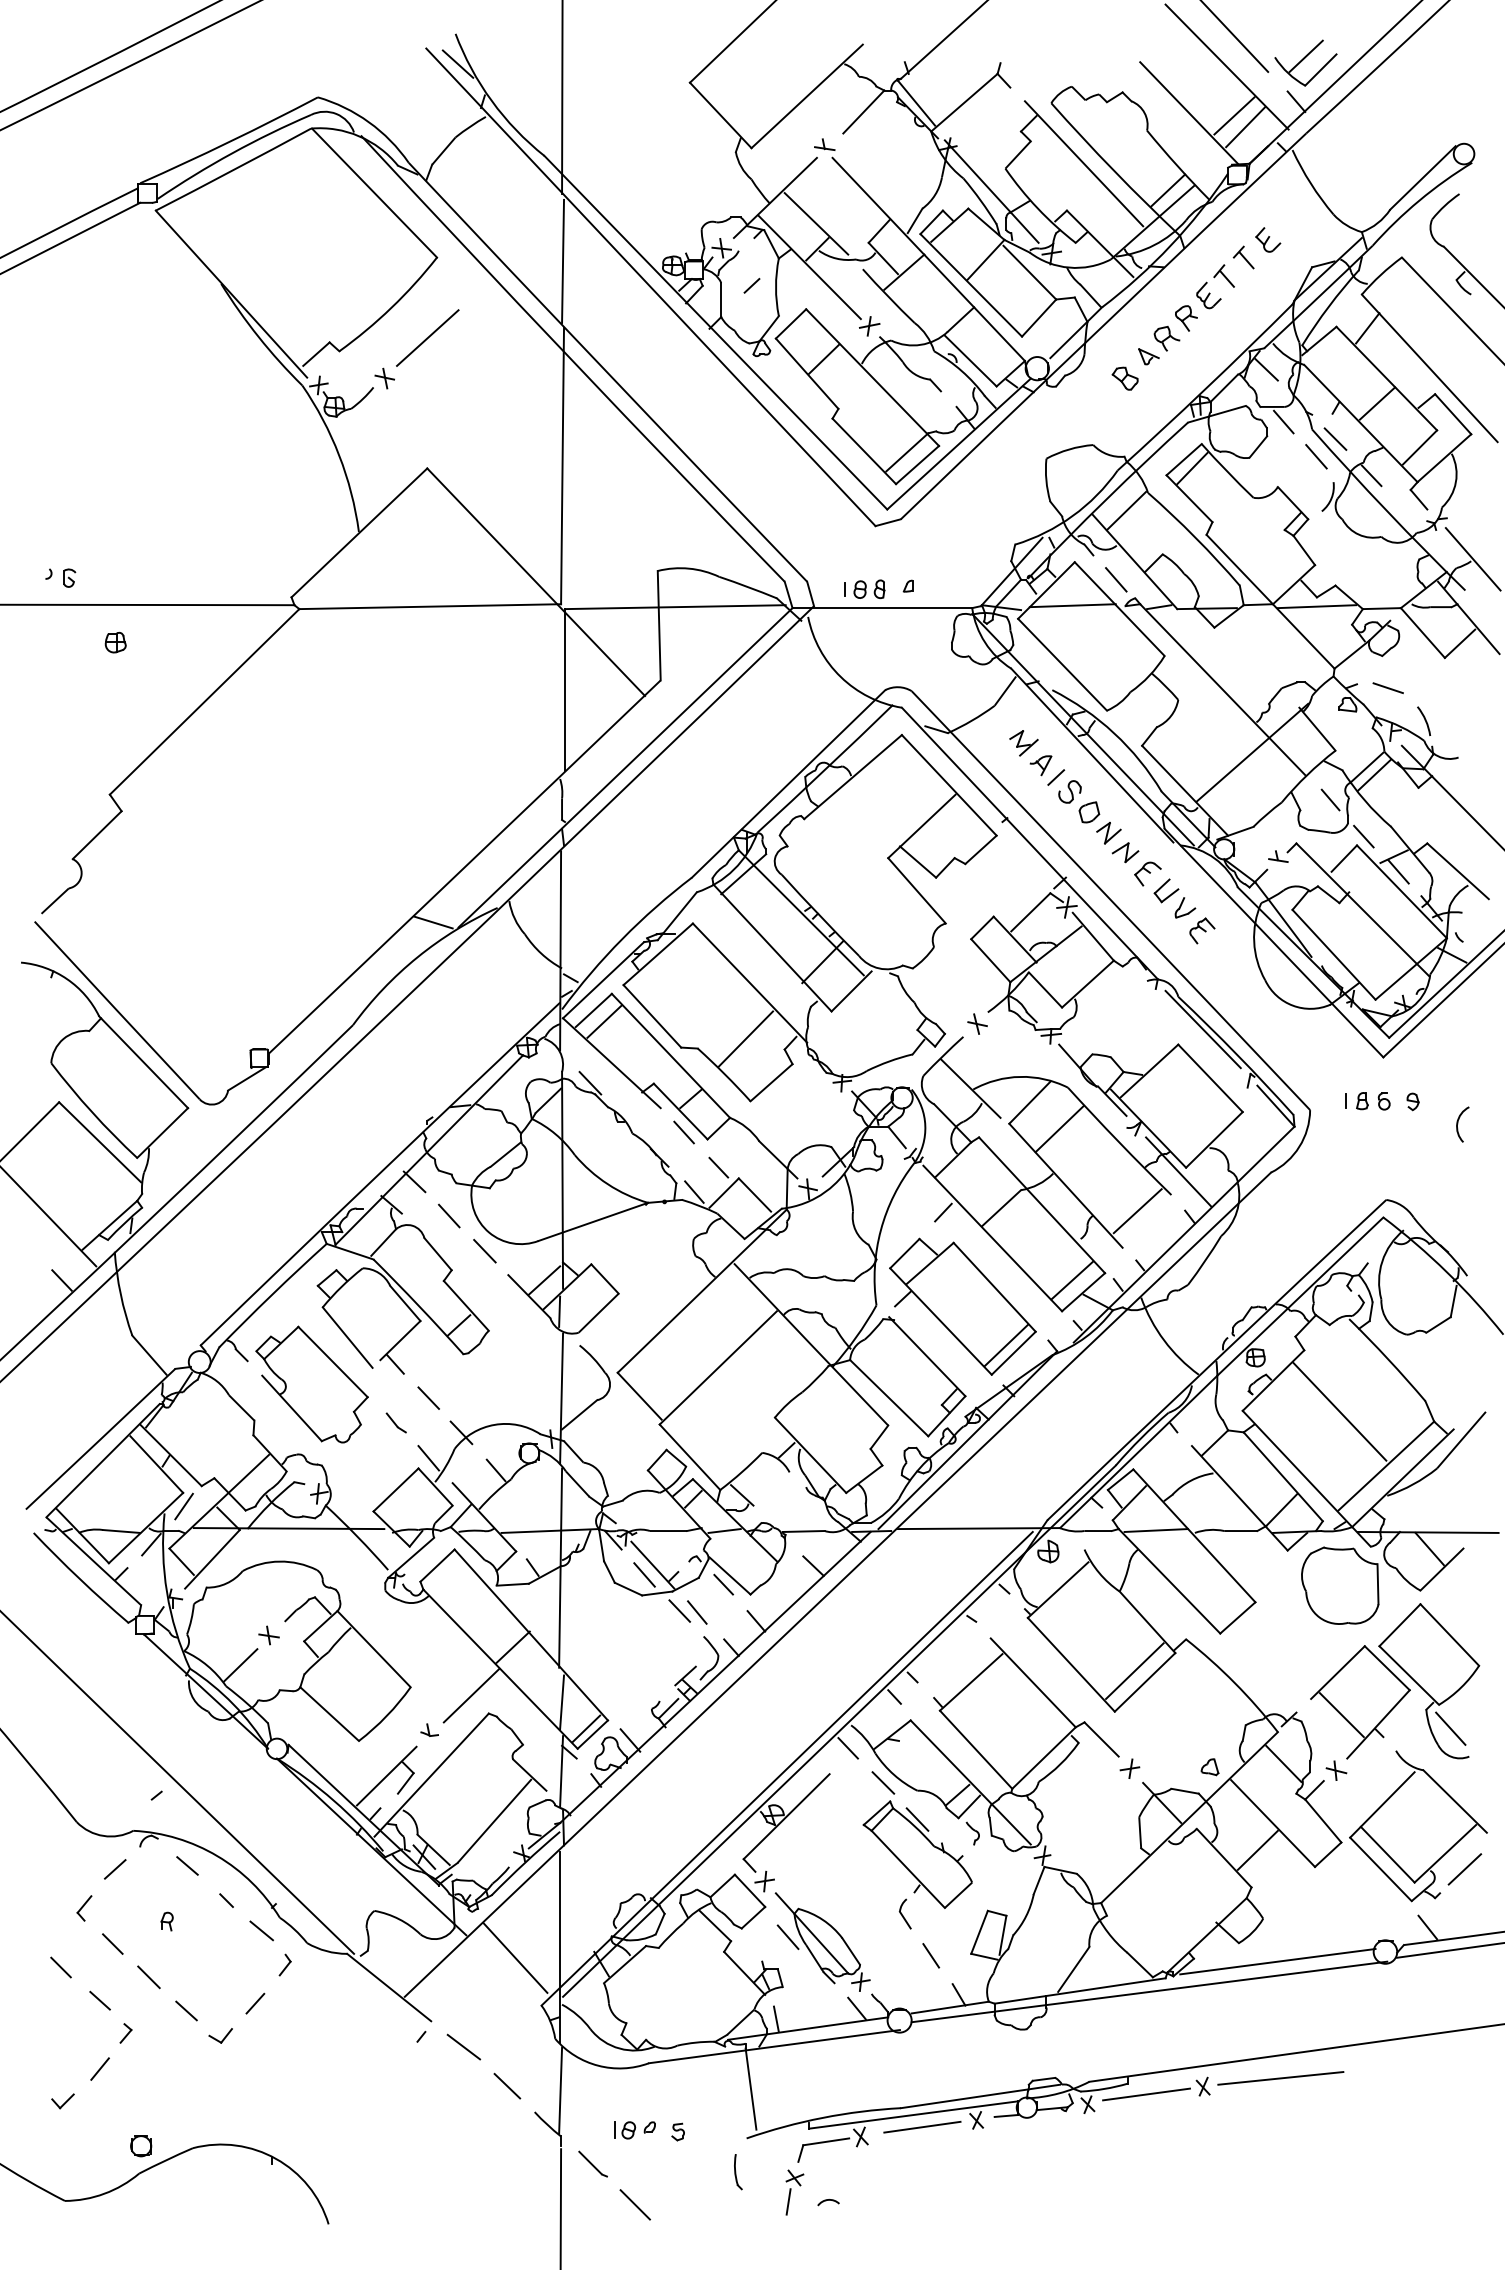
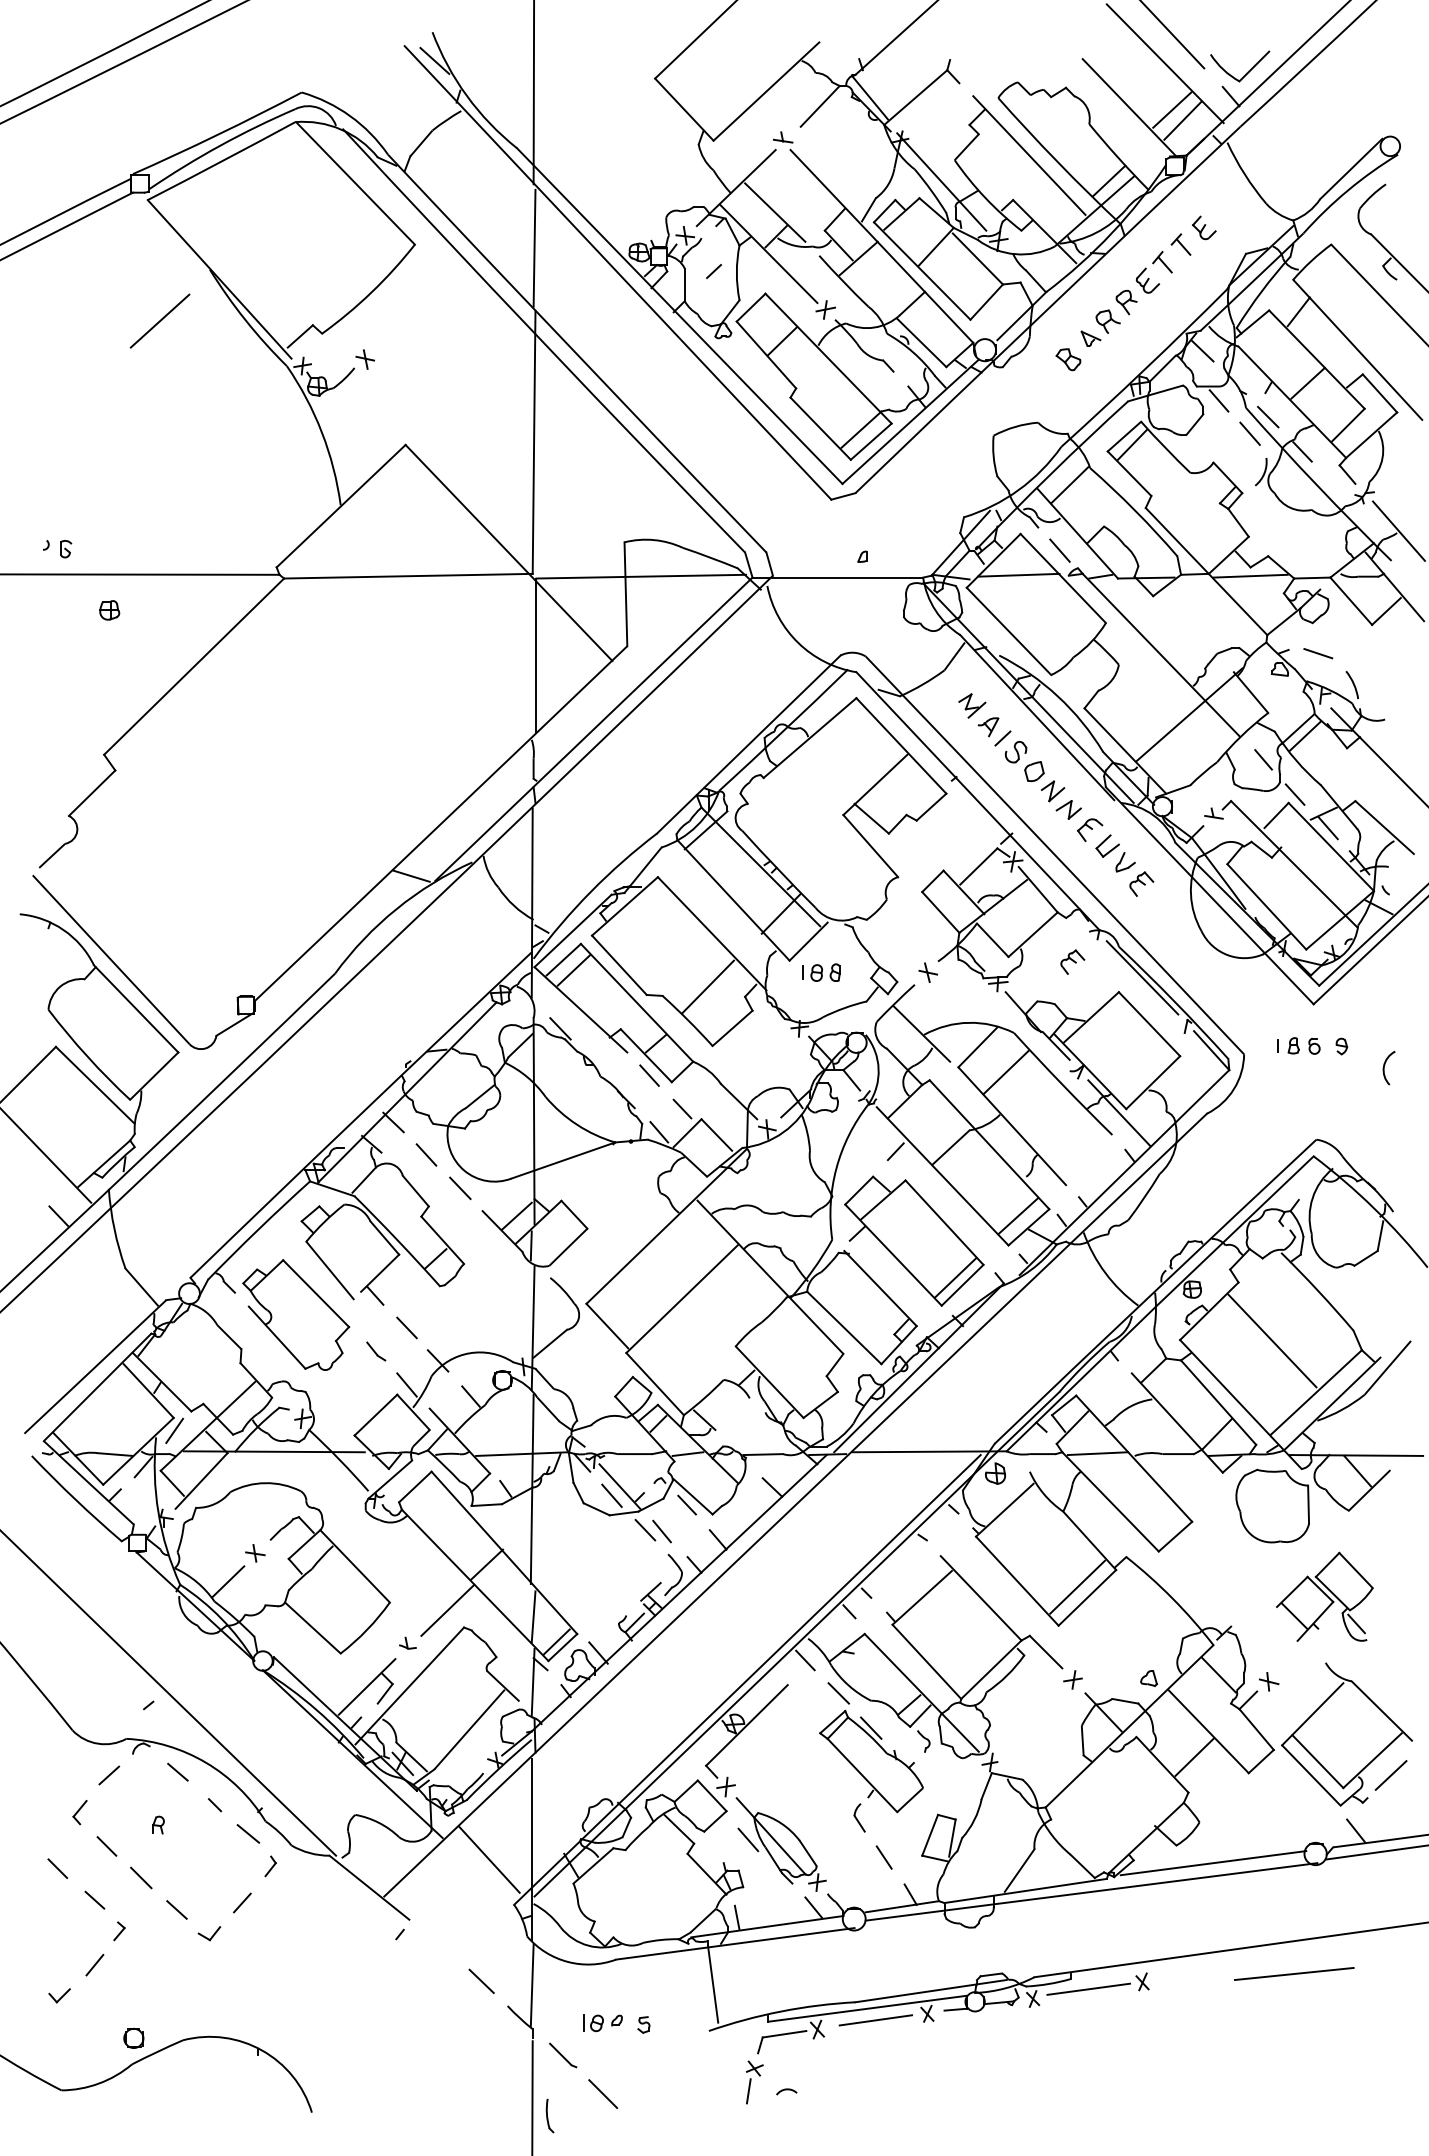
line: (1306, 56) -> (1240, 53), removed
line: (427, 337) -> (159, 320), moved
part: (865, 589) -> (821, 972), moved
part: (1129, 1012) -> (1072, 961), added
line: (1137, 1211) -> (1080, 1150), removed
part: (1394, 1680) -> (1324, 1596), size x0.6
line: (464, 2046) -> (440, 1943), removed
line: (1281, 2077) -> (1294, 1973), moved
part: (737, 2171) -> (549, 2115), moved

